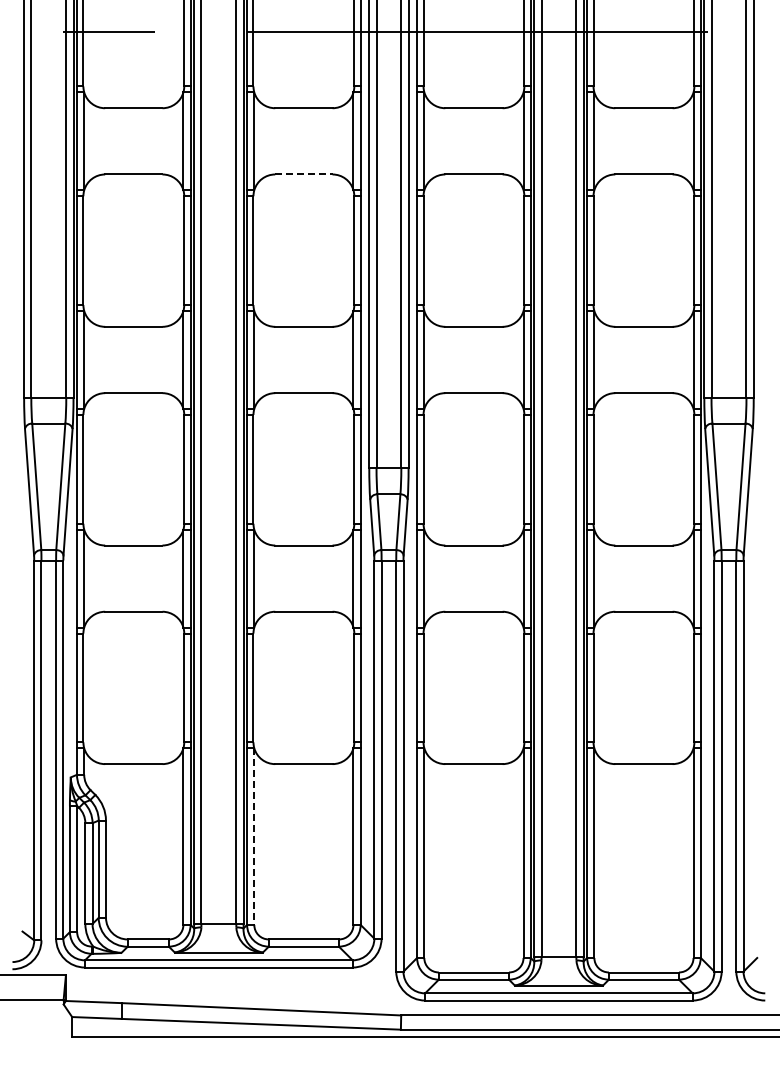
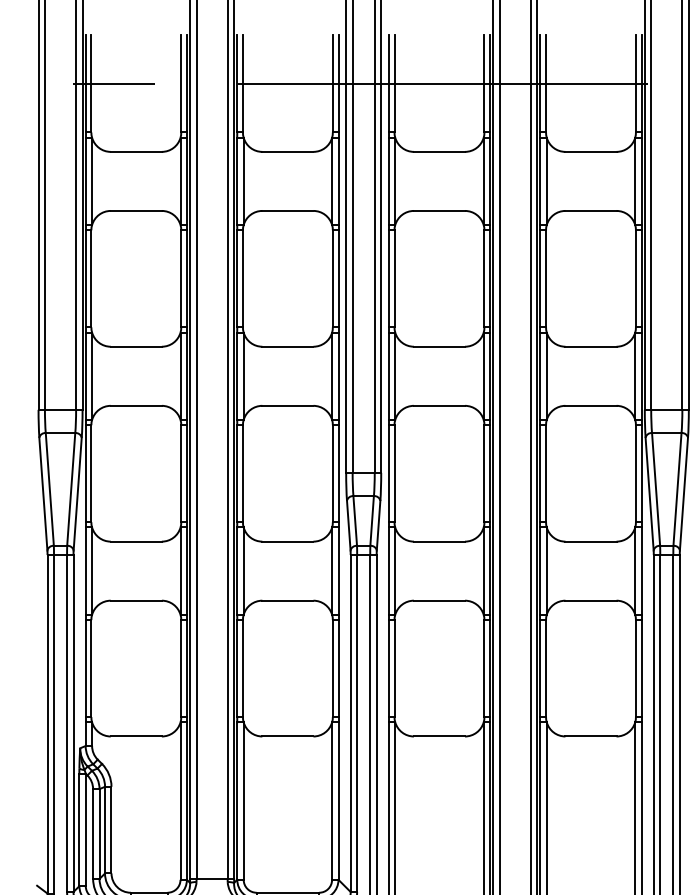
line: (303, 174) -> (287, 210), dashed -> solid
line: (254, 837) -> (243, 801), dashed -> solid

